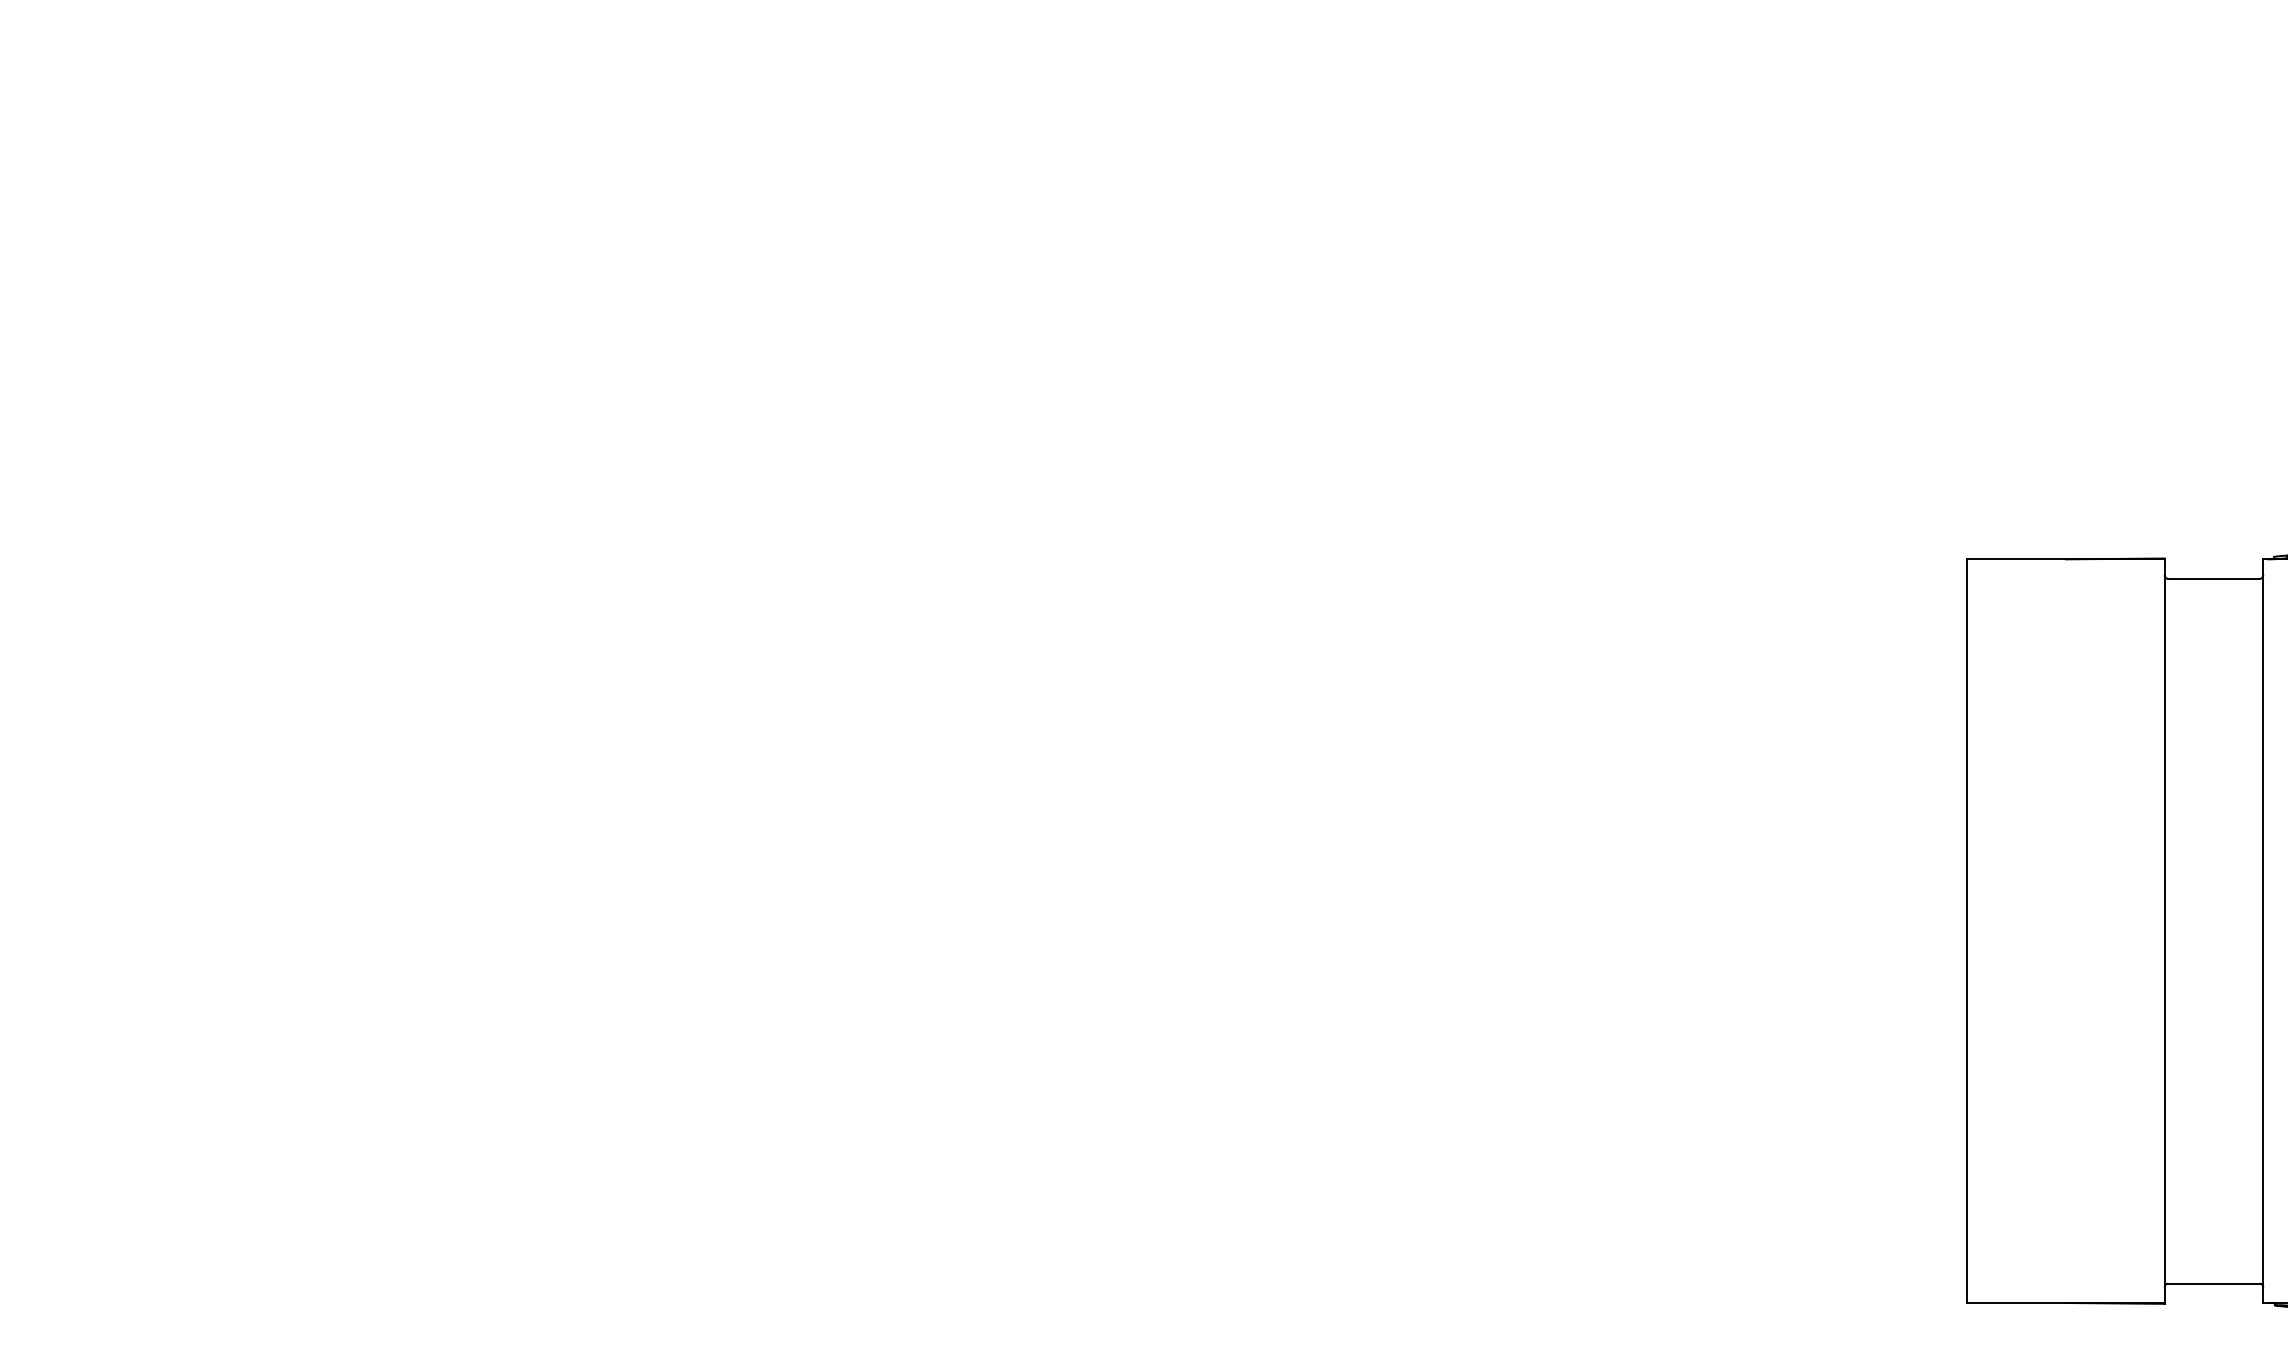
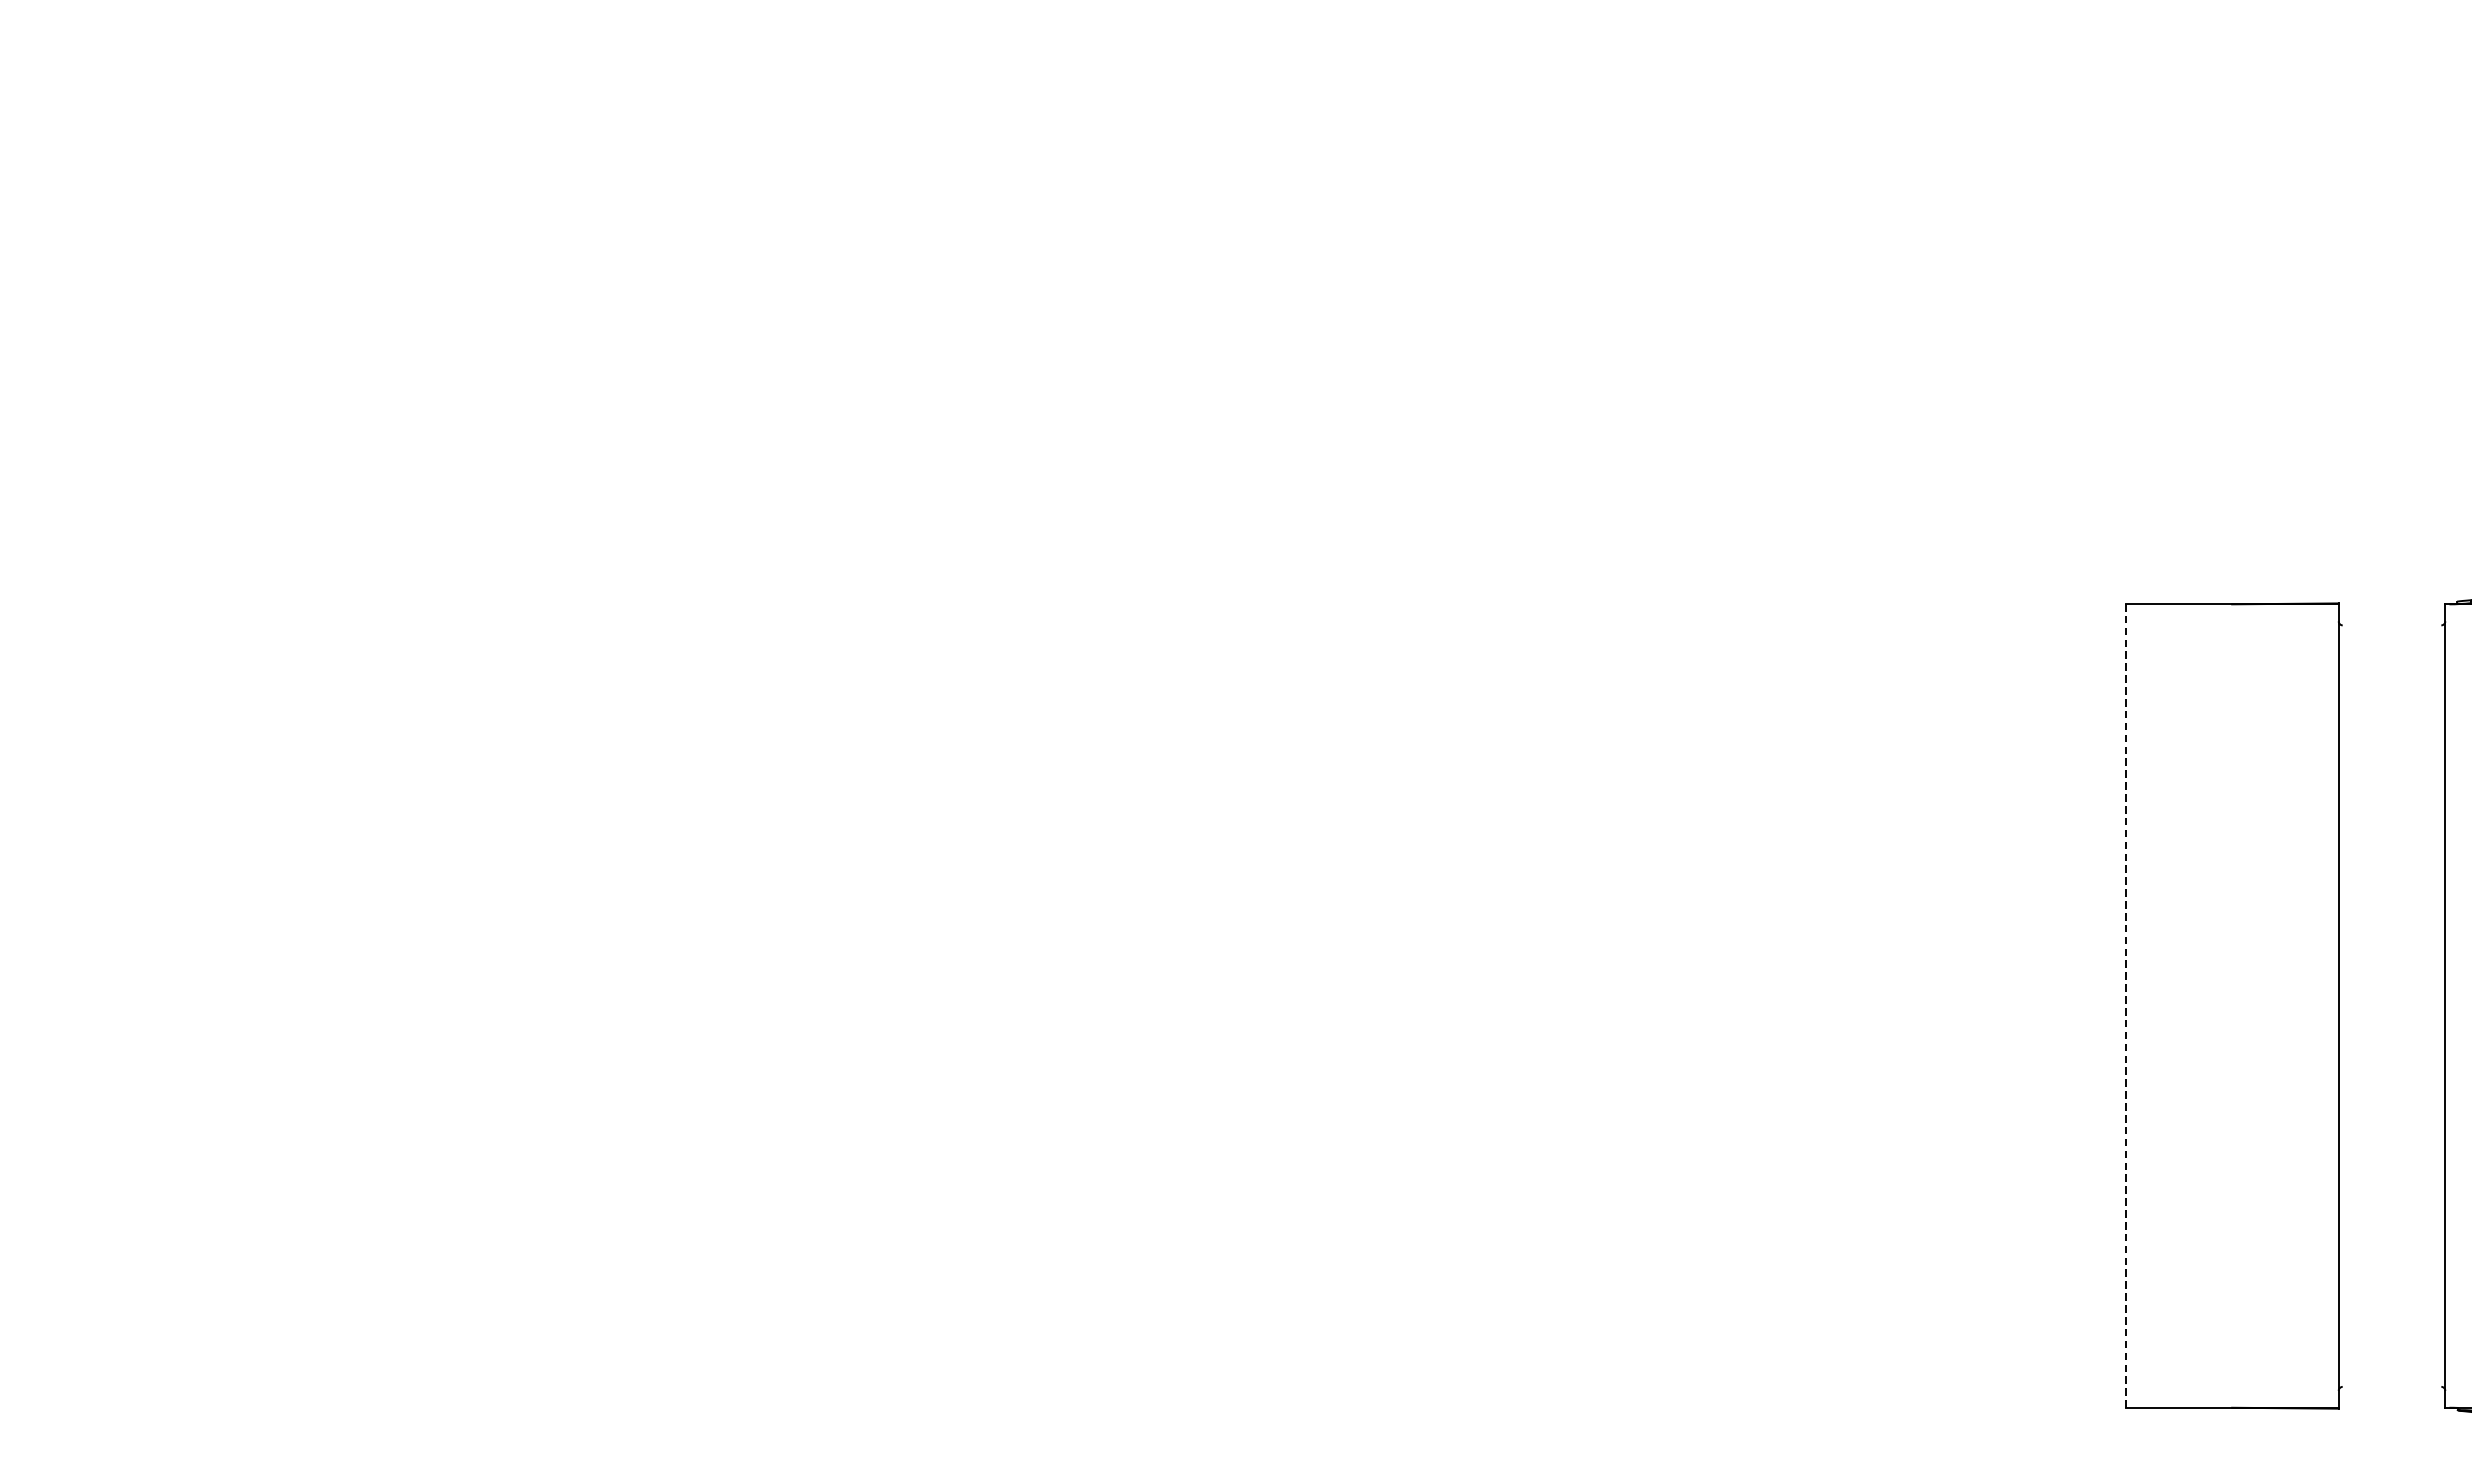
line: (2213, 578) -> (2391, 625), removed
line: (1967, 931) -> (2125, 1006), solid -> dashed
line: (2213, 1283) -> (2391, 1386), removed

